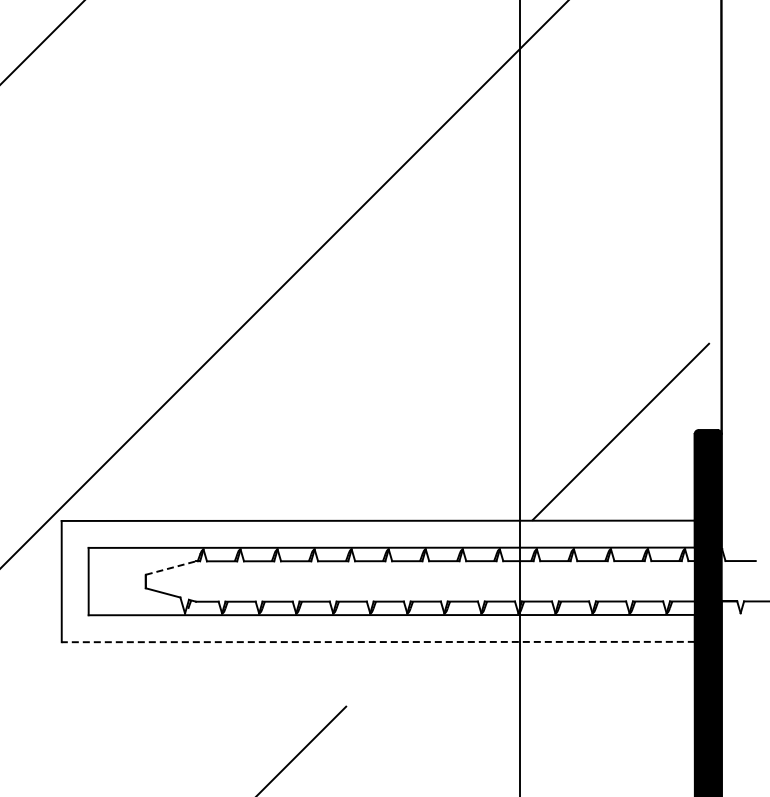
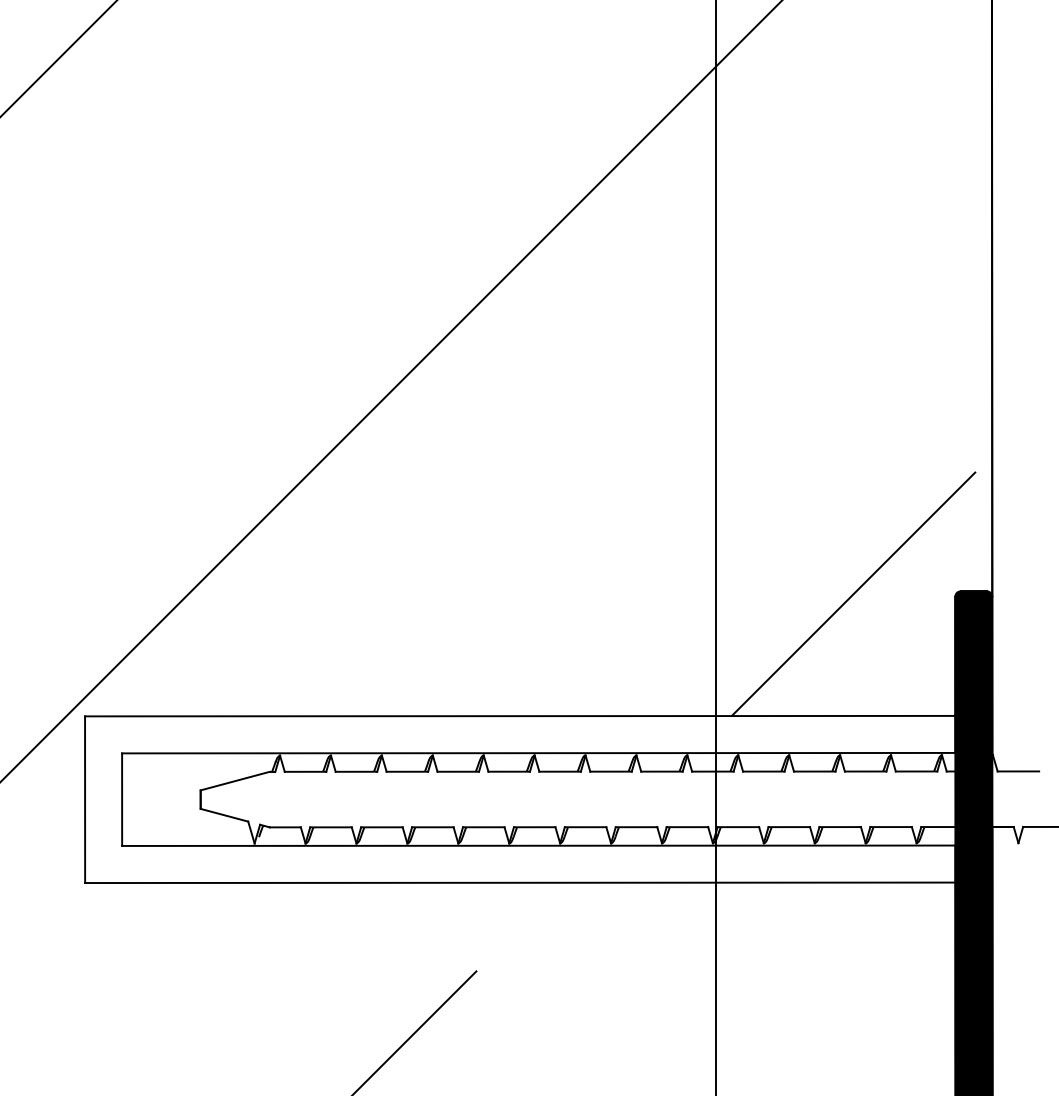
line: (171, 567) -> (236, 780), dashed -> solid
line: (378, 642) -> (520, 883), dashed -> solid

